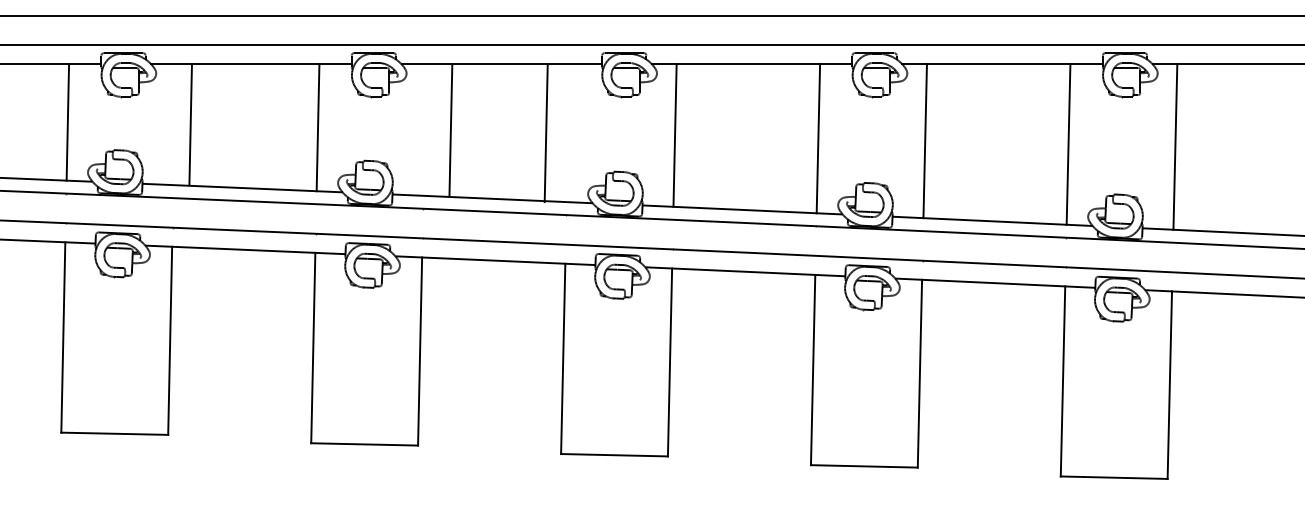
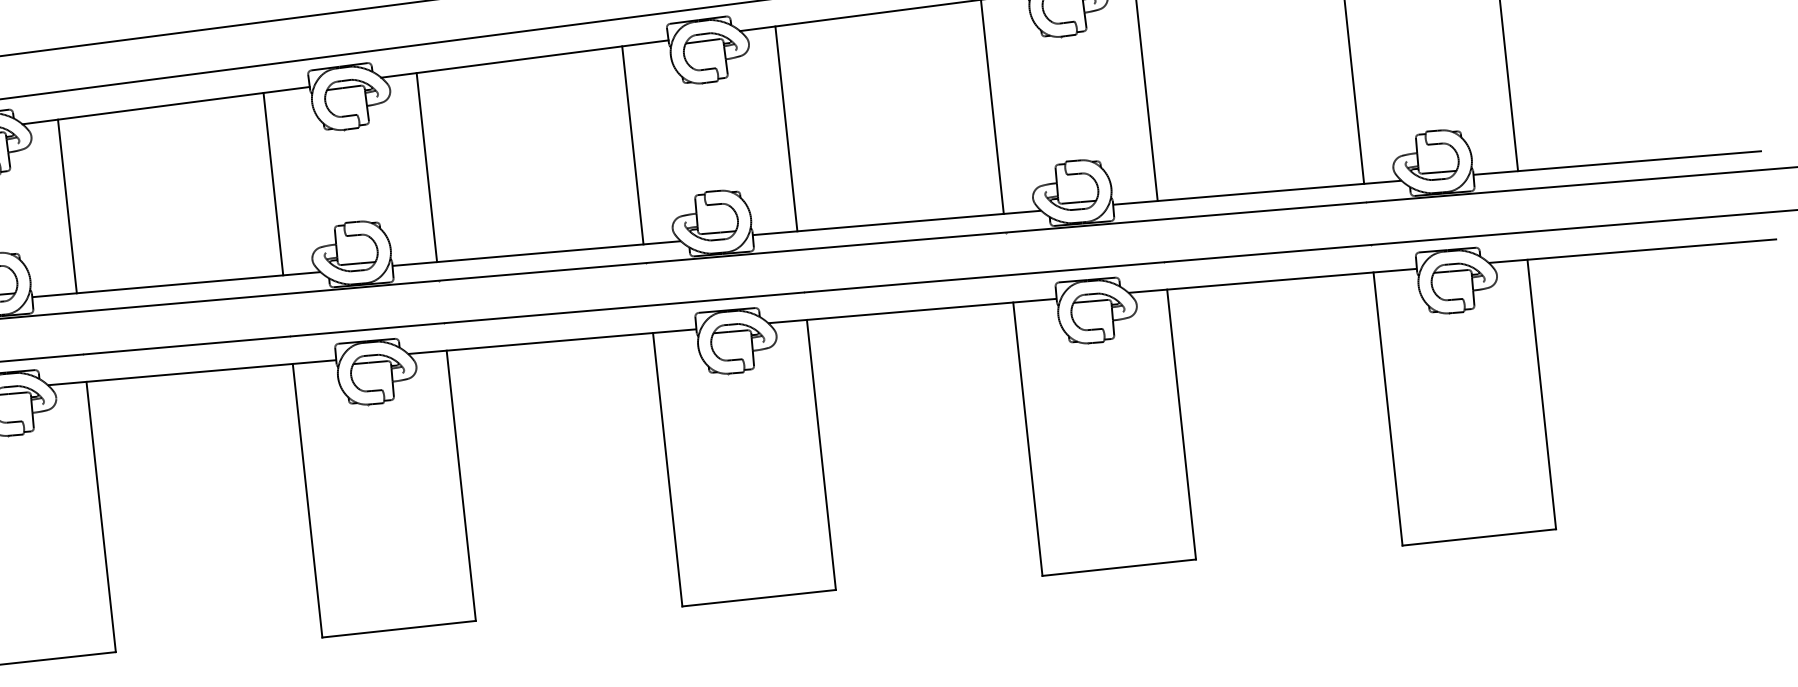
line: (190, 124) -> (67, 206), moved
line: (450, 130) -> (426, 166), moved
line: (545, 133) -> (631, 145), moved

